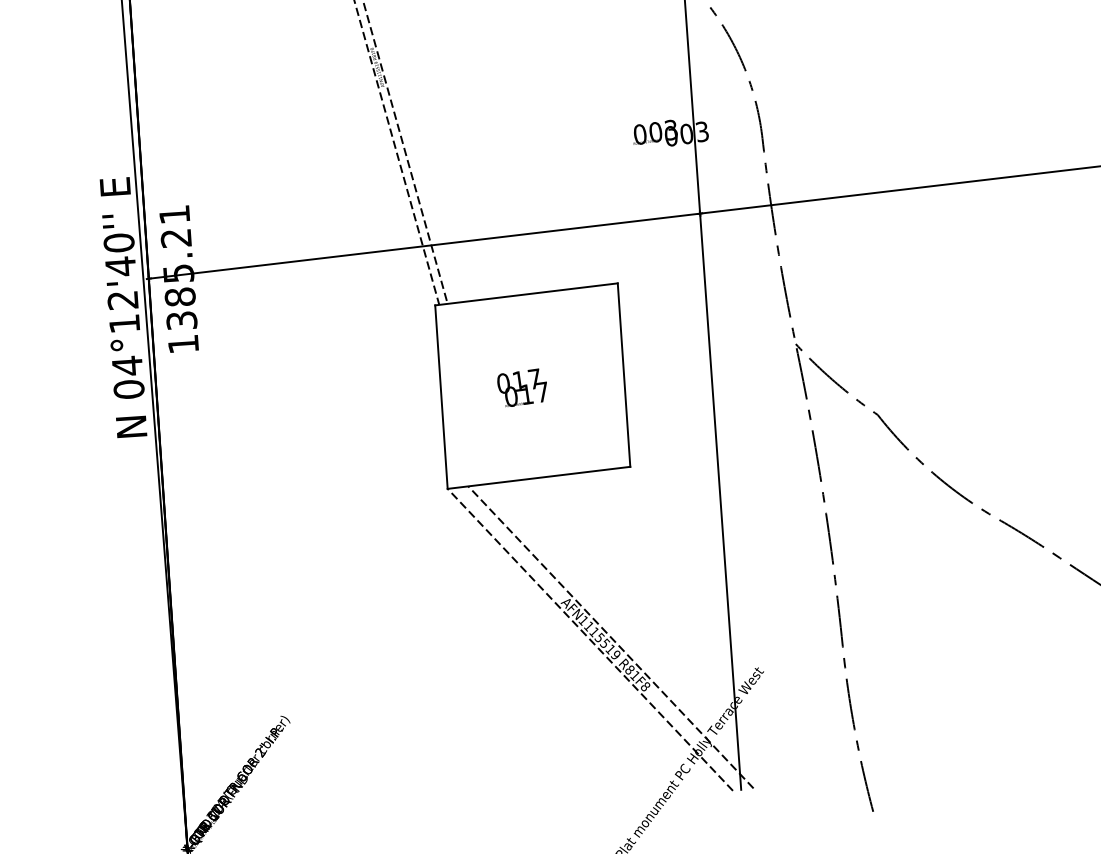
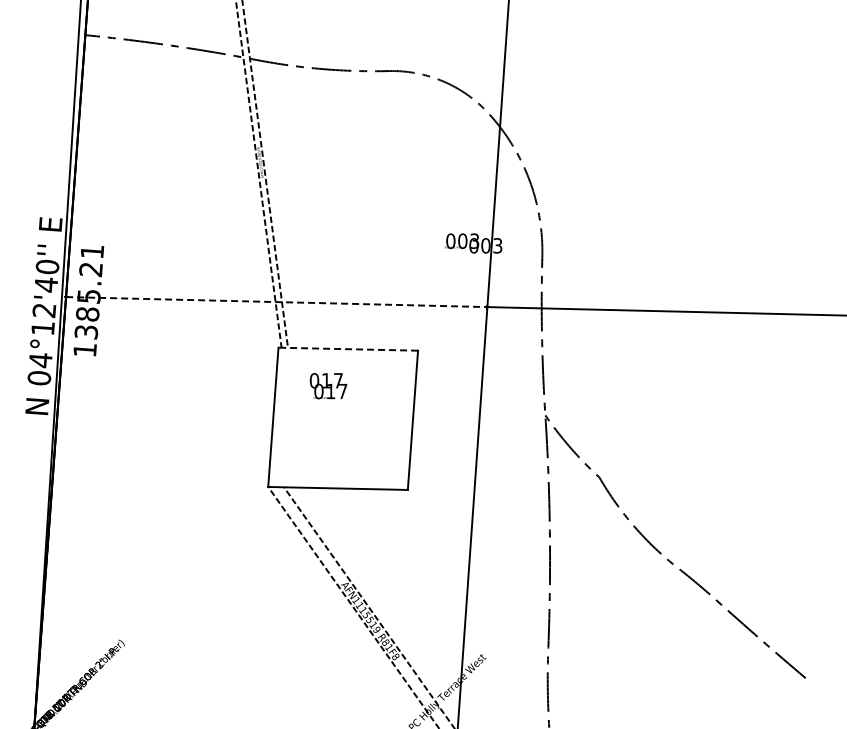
line: (424, 246) -> (276, 302), solid -> dashed
line: (526, 294) -> (348, 349), solid -> dashed
text: (522, 388) -> (328, 386), moved

